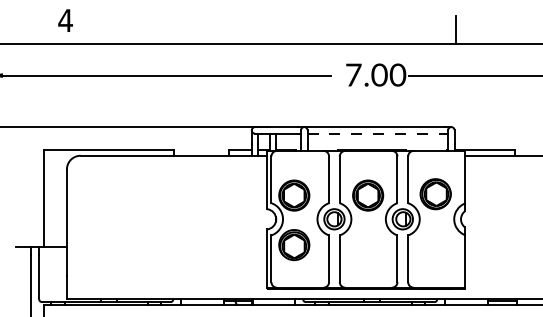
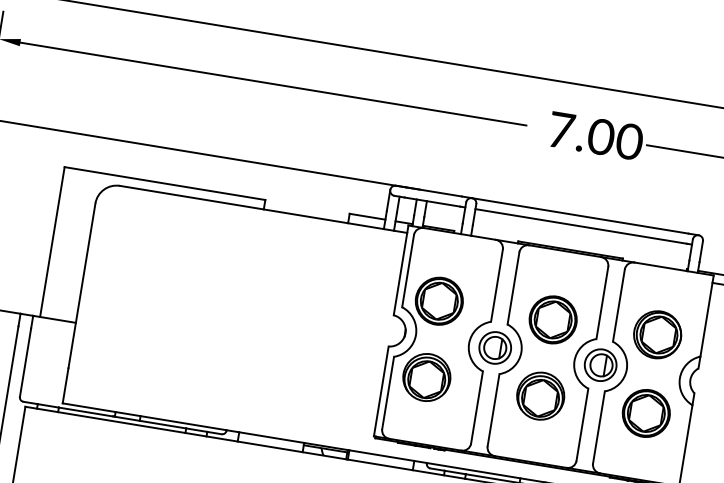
line: (376, 133) -> (581, 226), dashed -> solid
part: (368, 244) -> (541, 395), added
part: (436, 245) -> (645, 414), added

